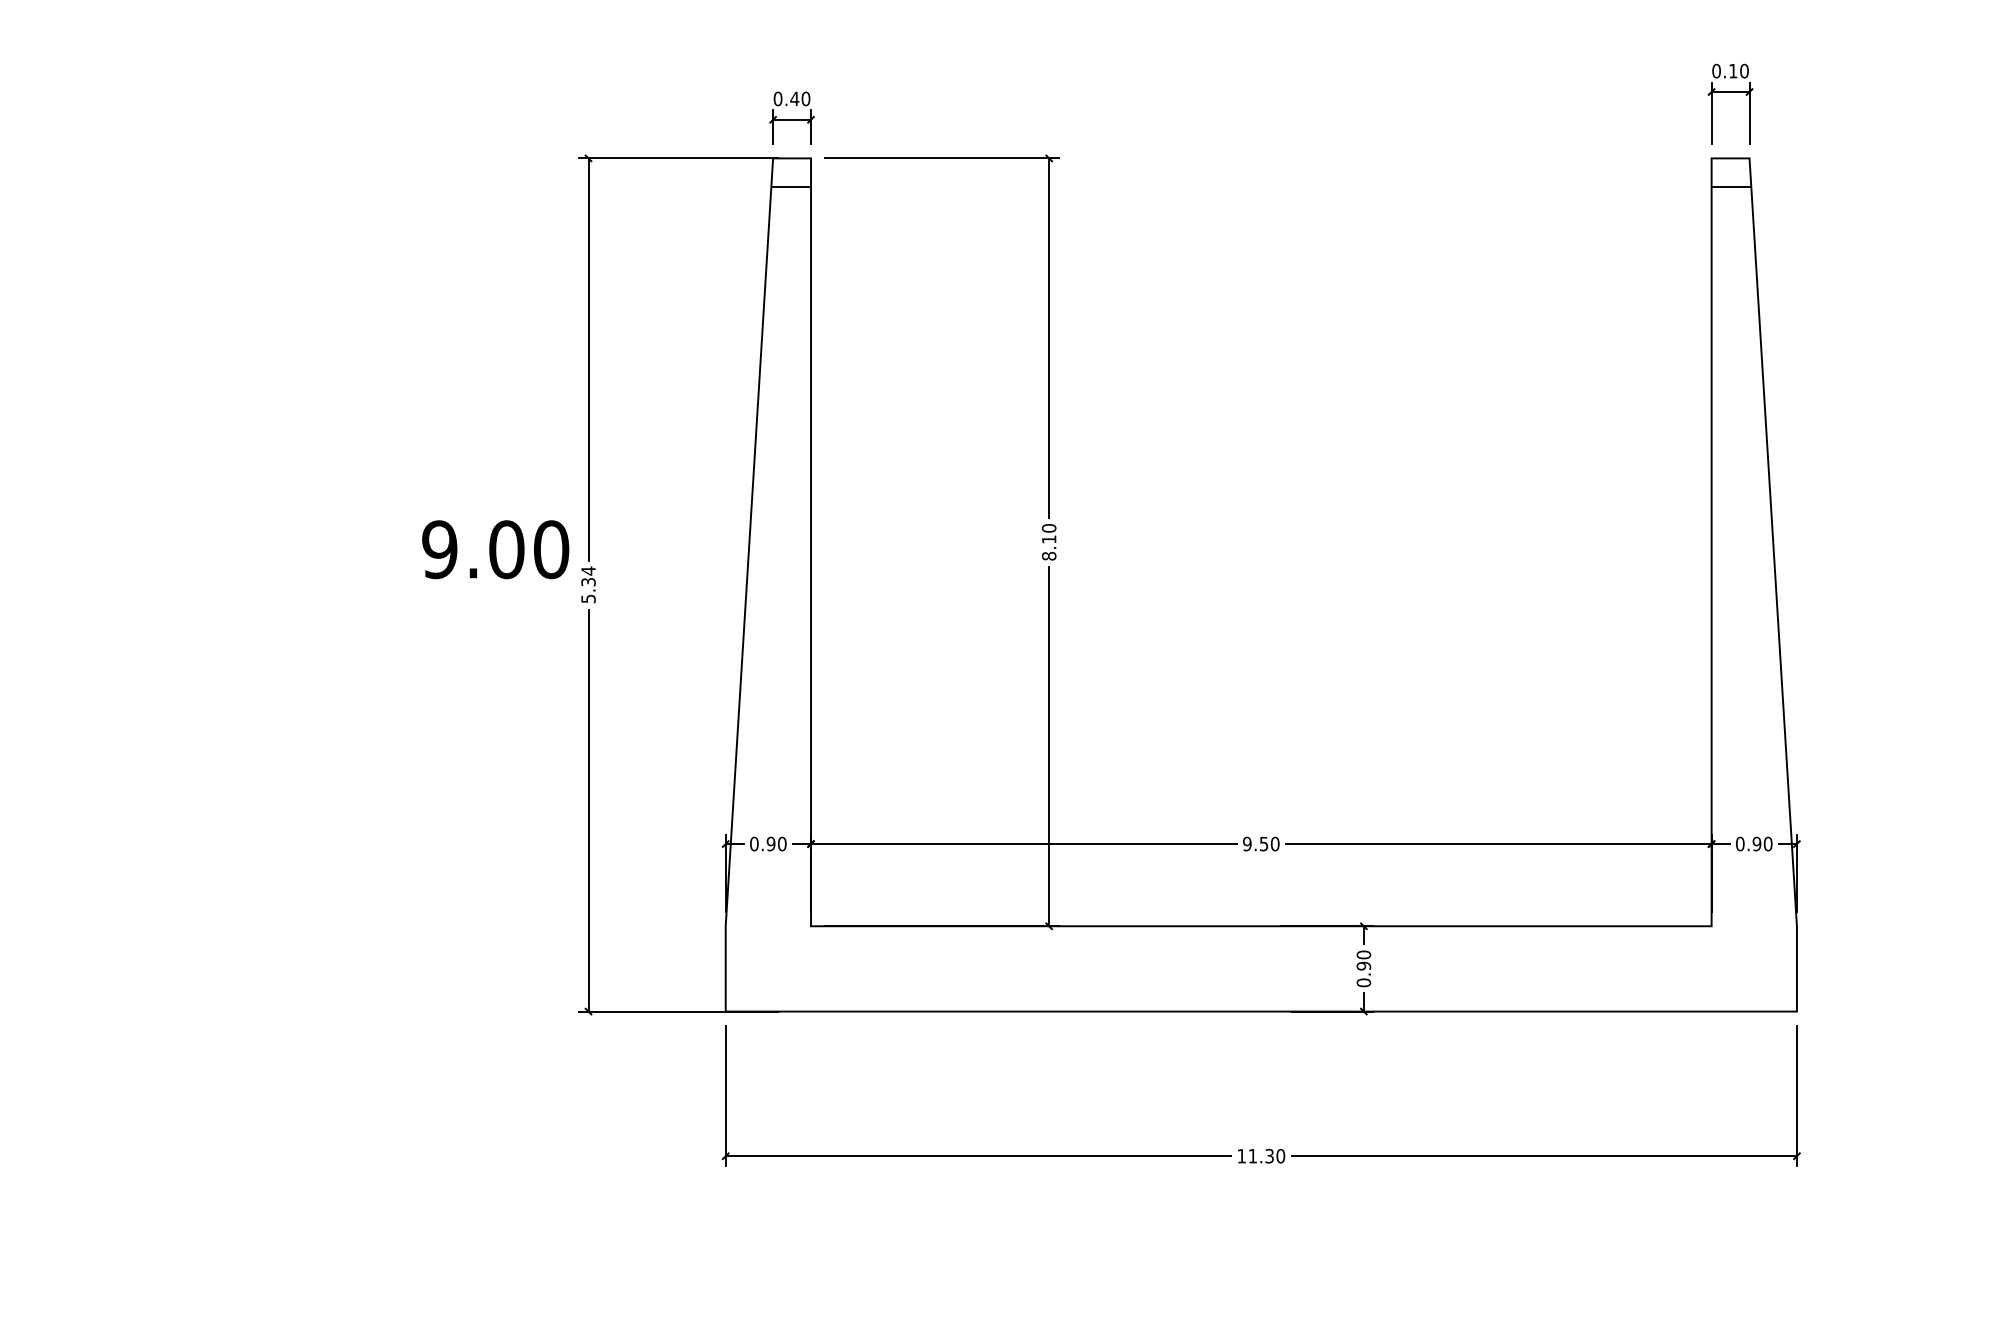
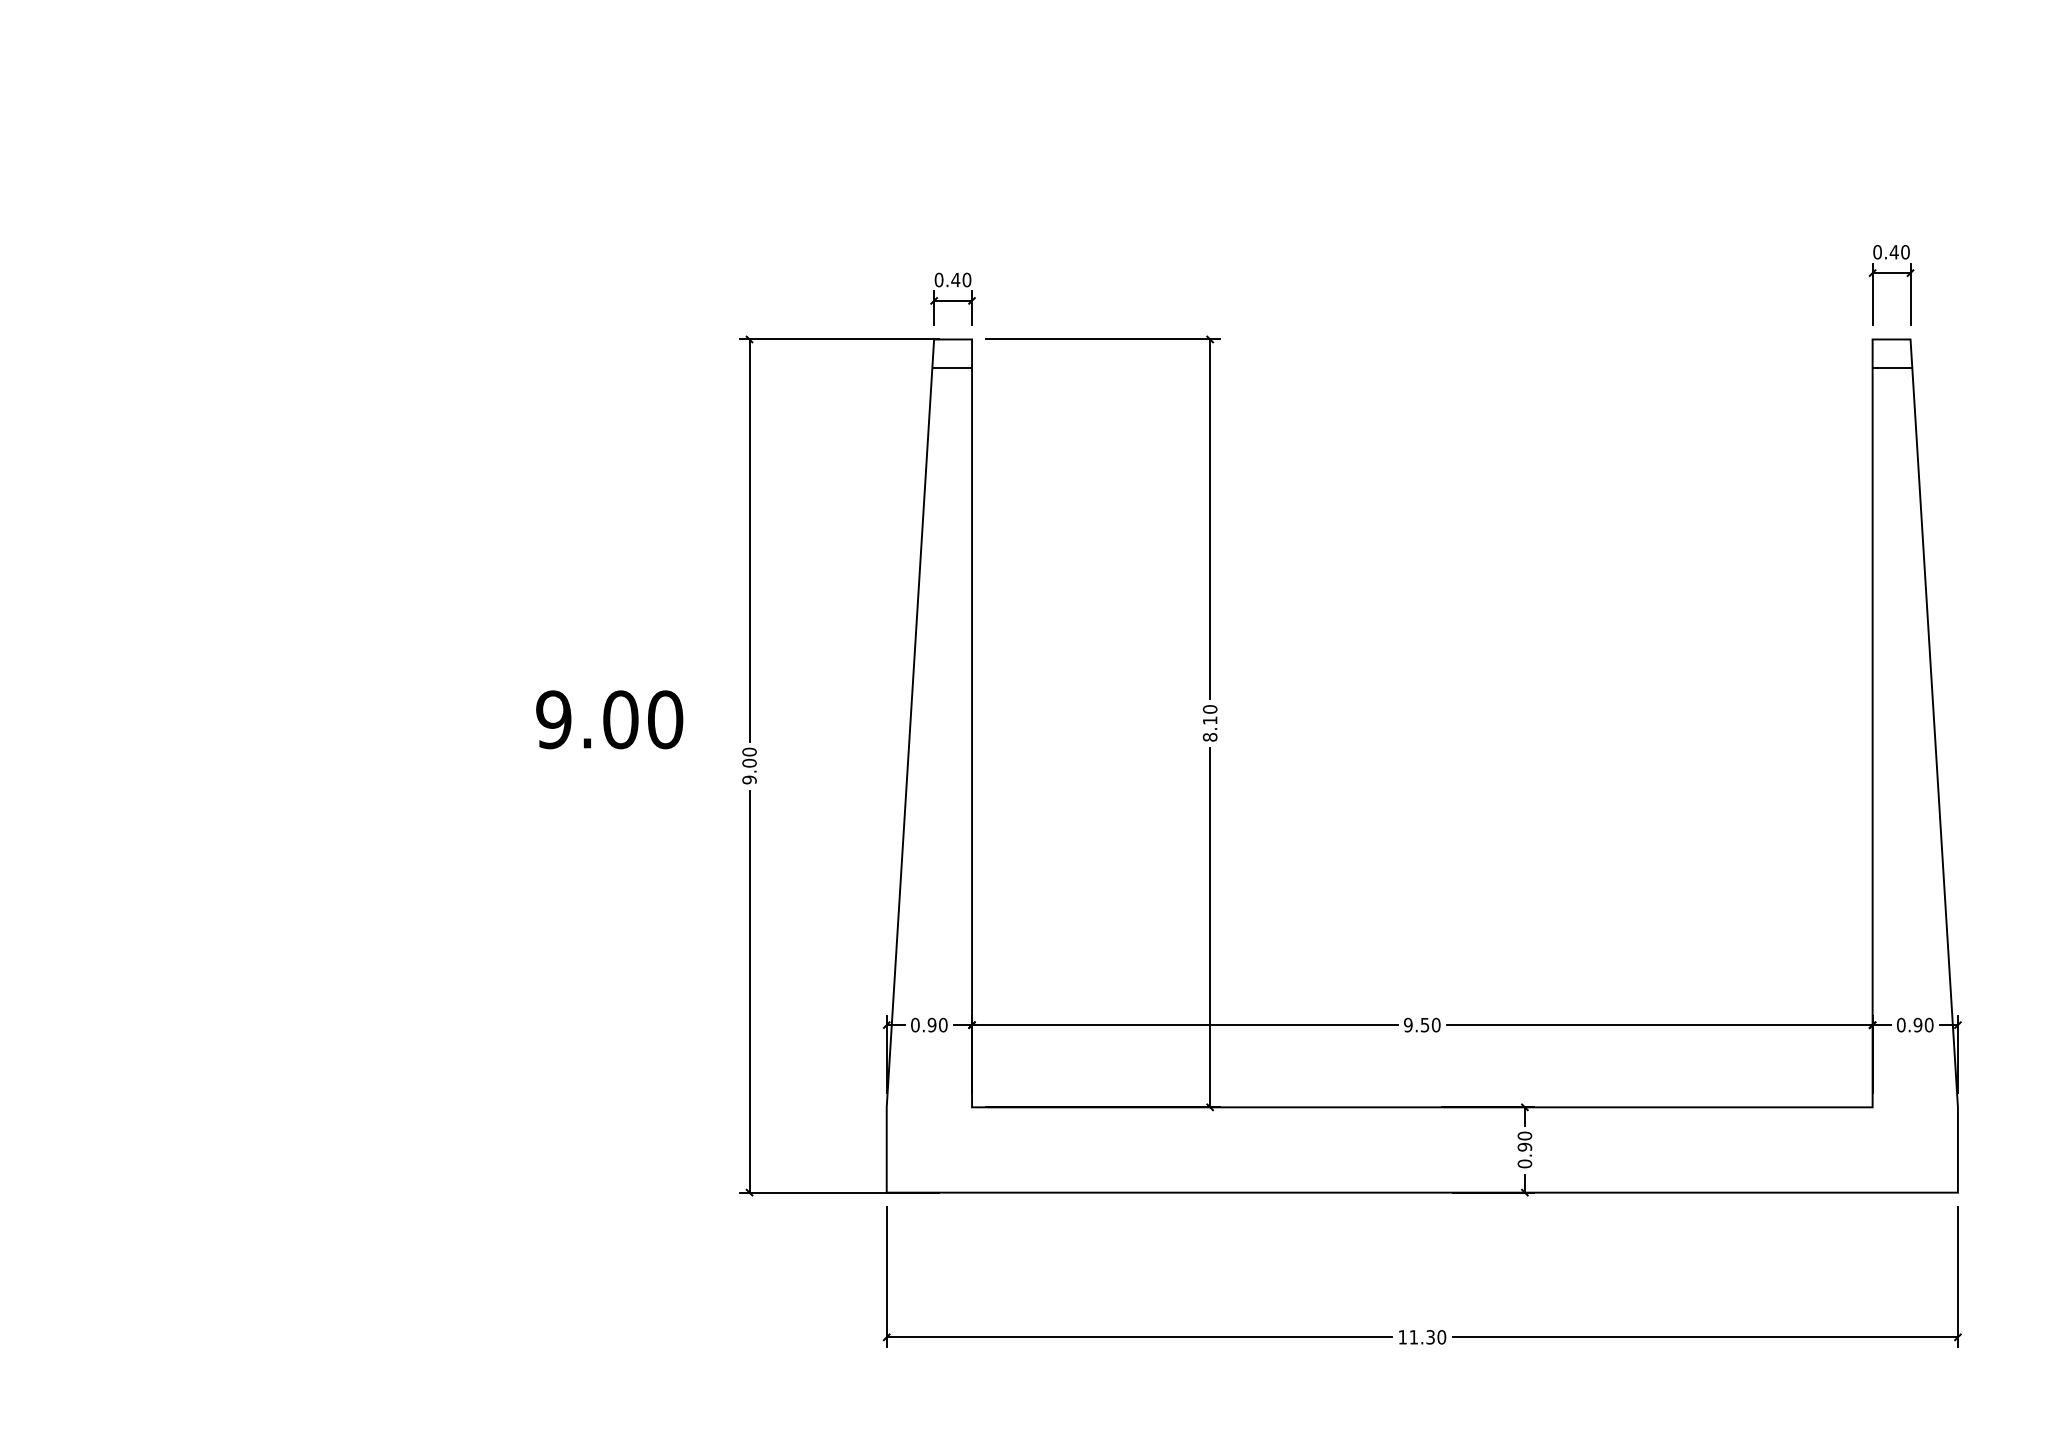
text: (1732, 71) -> (1893, 252), 0.10 -> 0.40
text: (495, 549) -> (609, 719), moved
text: (588, 584) -> (749, 765), 5.34 -> 9.00

